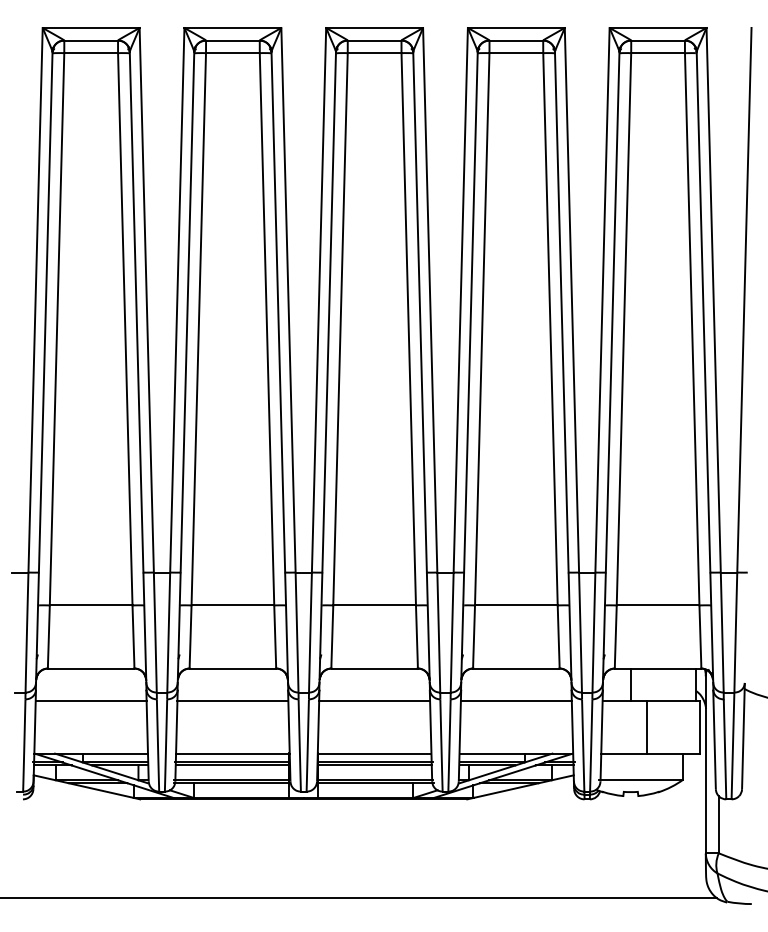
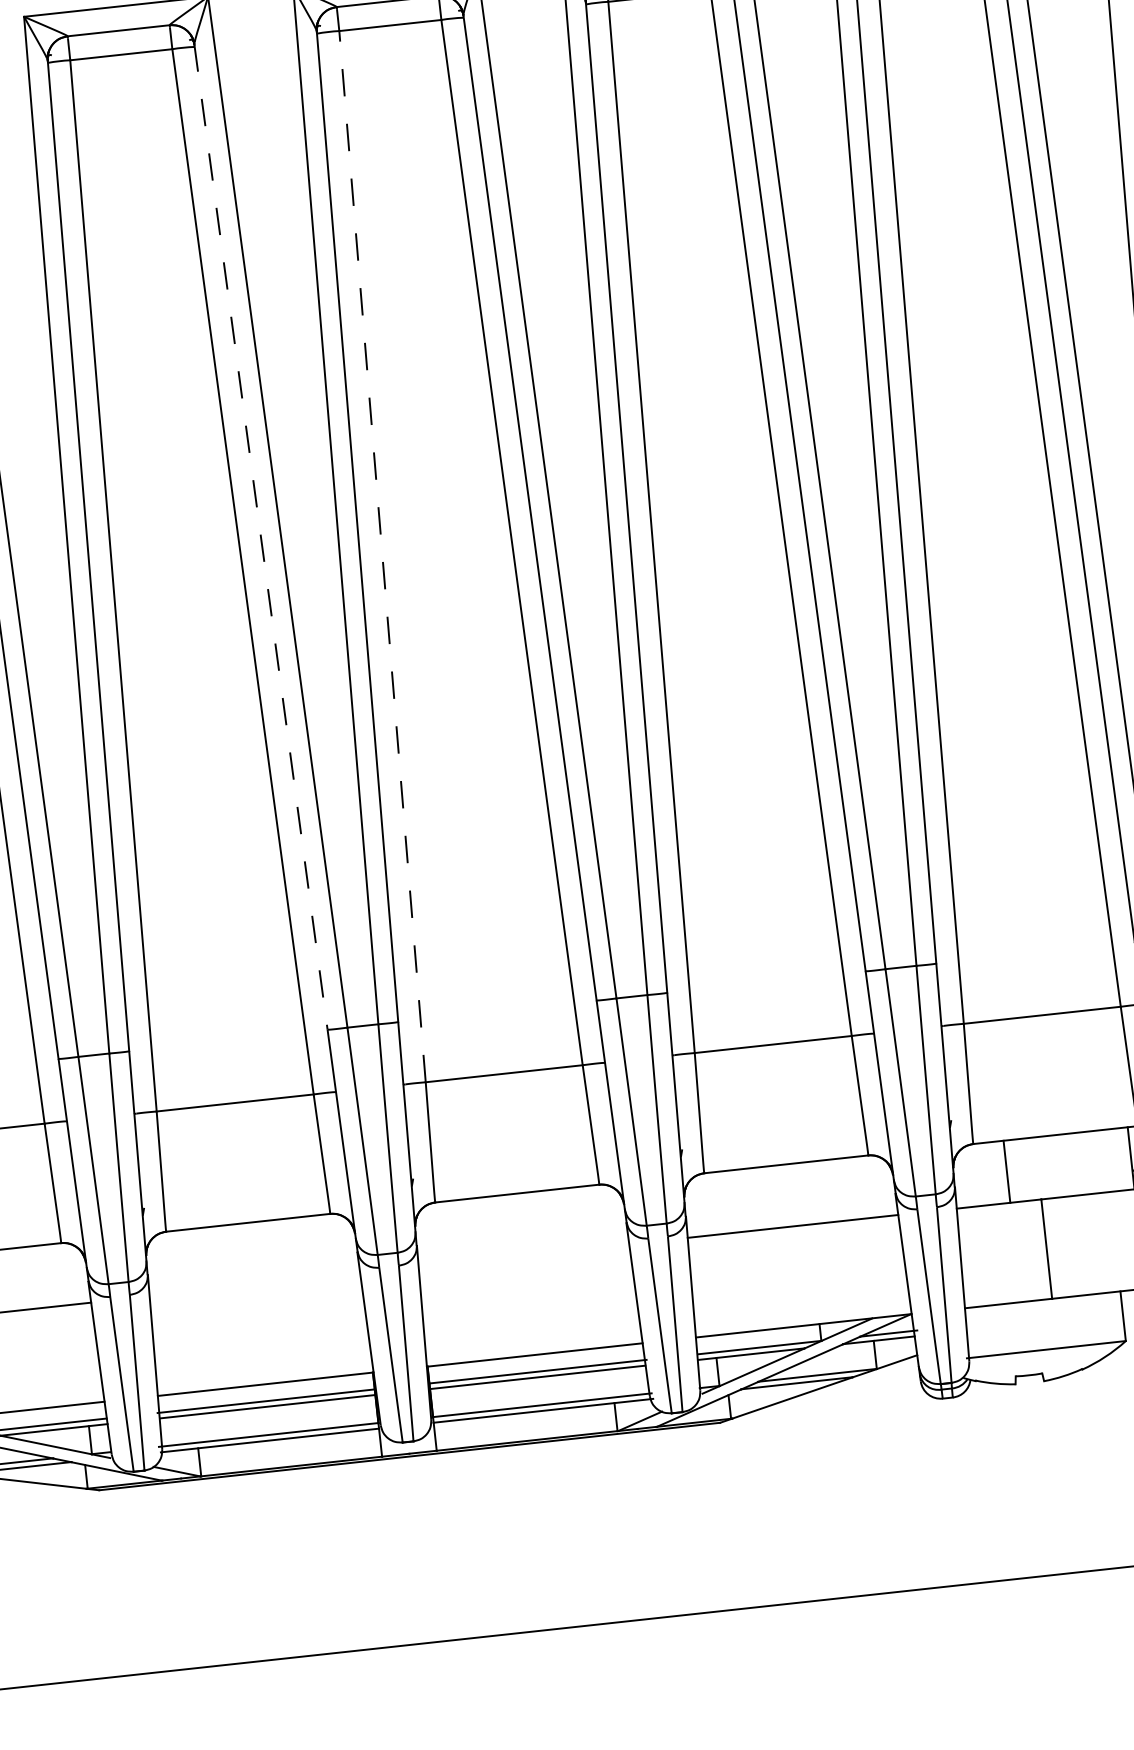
line: (278, 312) -> (261, 537), solid -> dashed
line: (340, 328) -> (382, 555), solid -> dashed
line: (232, 701) -> (254, 1285), removed
line: (374, 701) -> (523, 1256), removed

